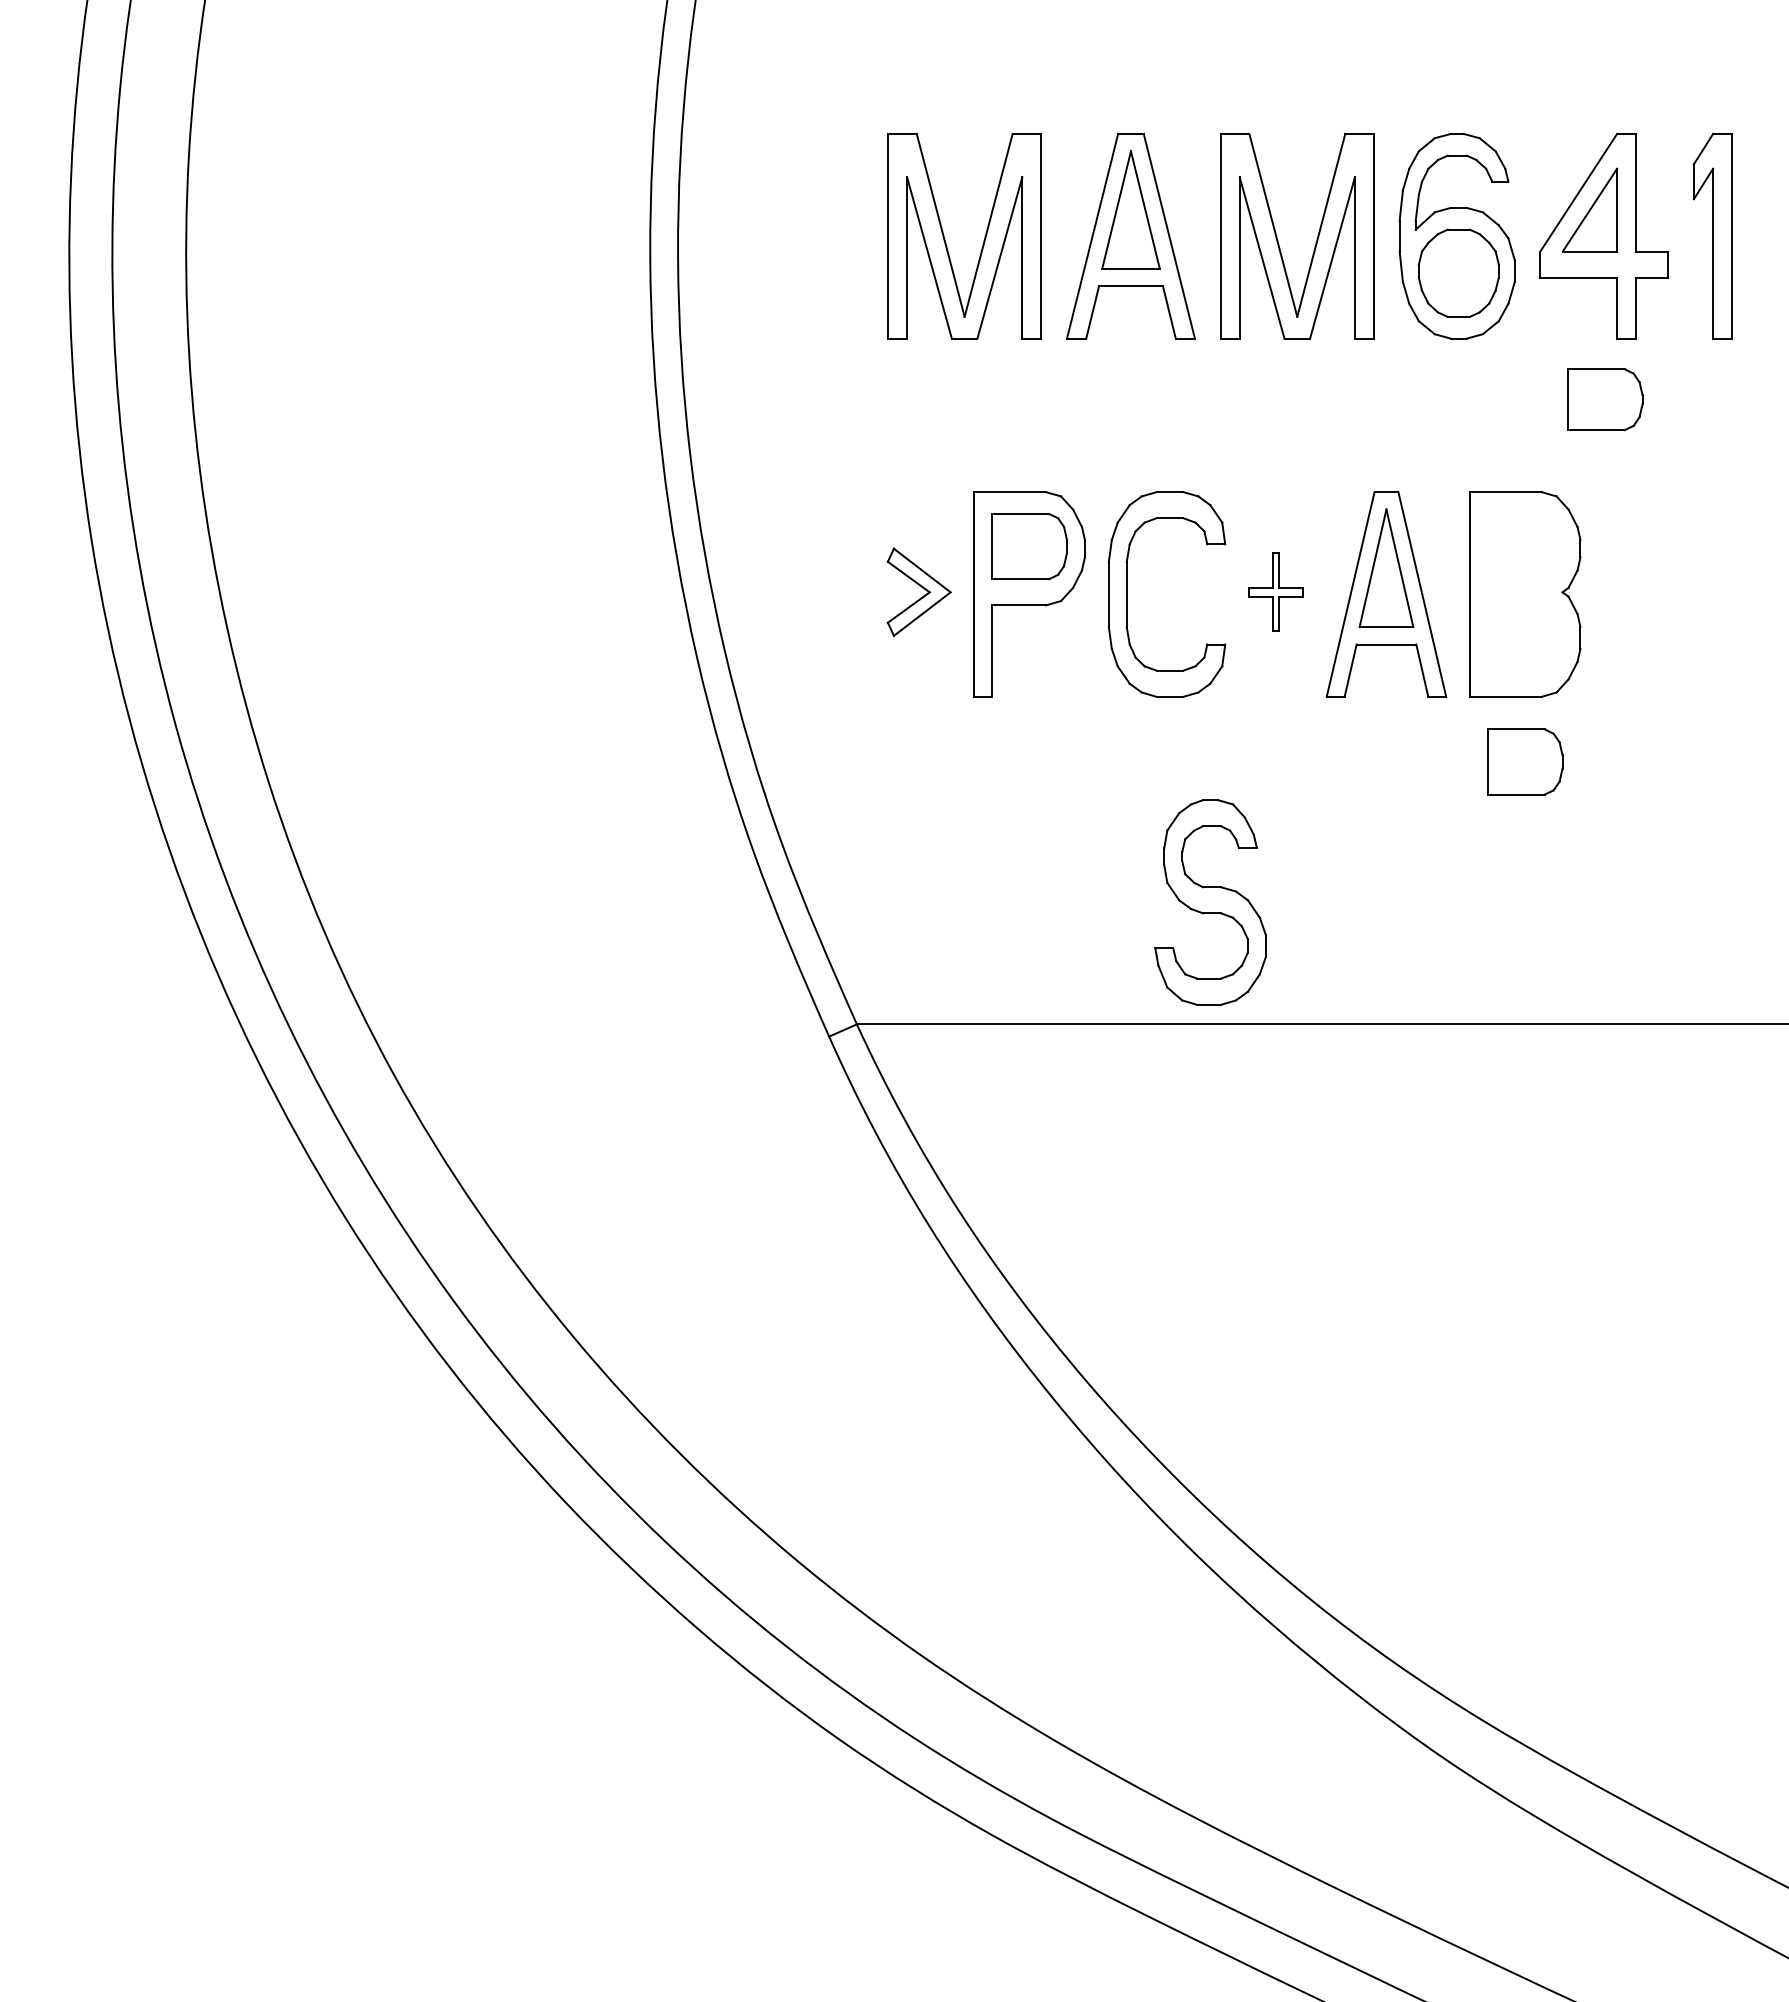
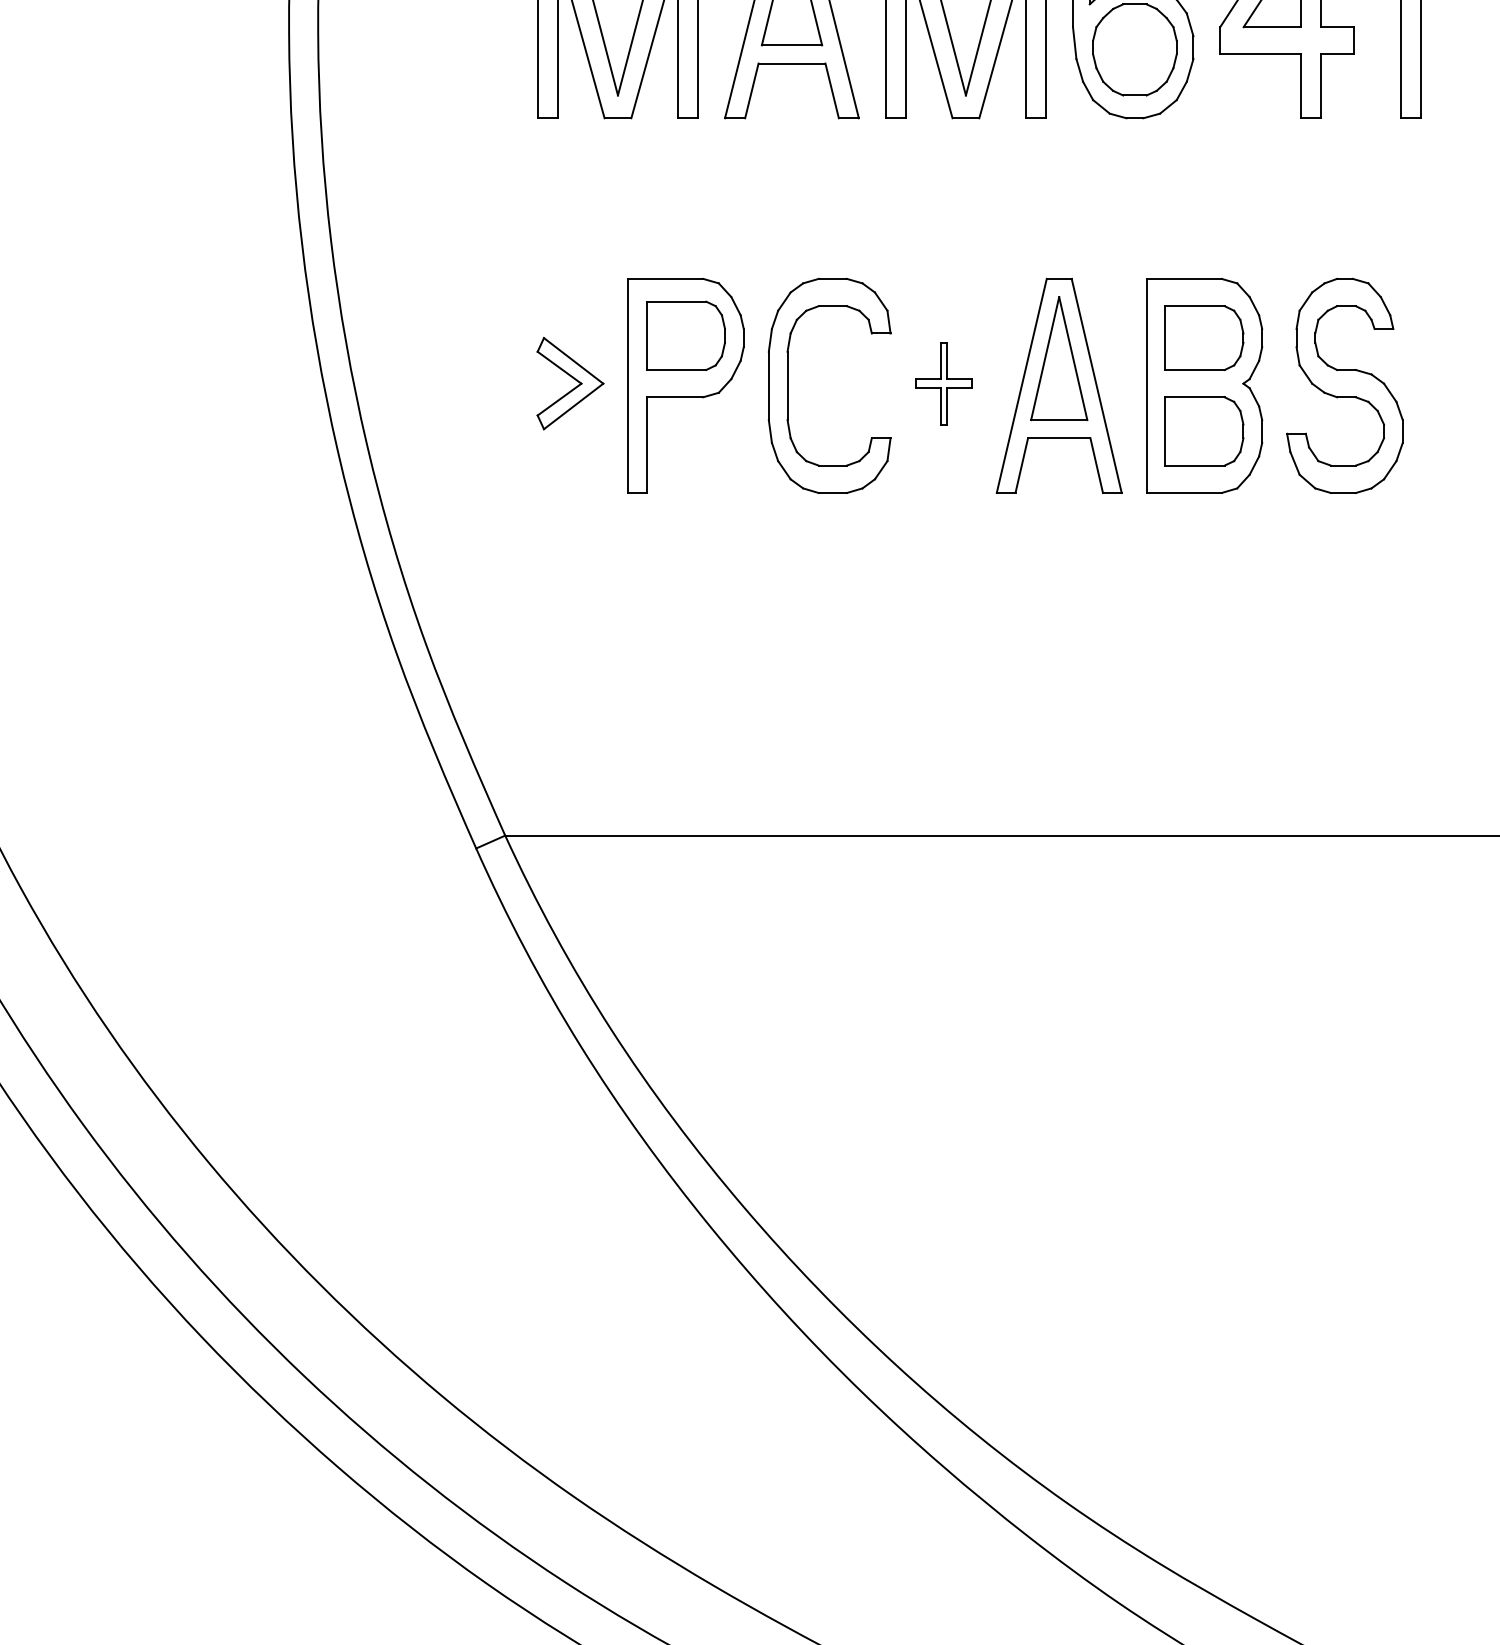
part: (1605, 399) -> (1204, 337), moved
part: (1525, 761) -> (1204, 430), moved
part: (1210, 902) -> (1344, 385), moved

